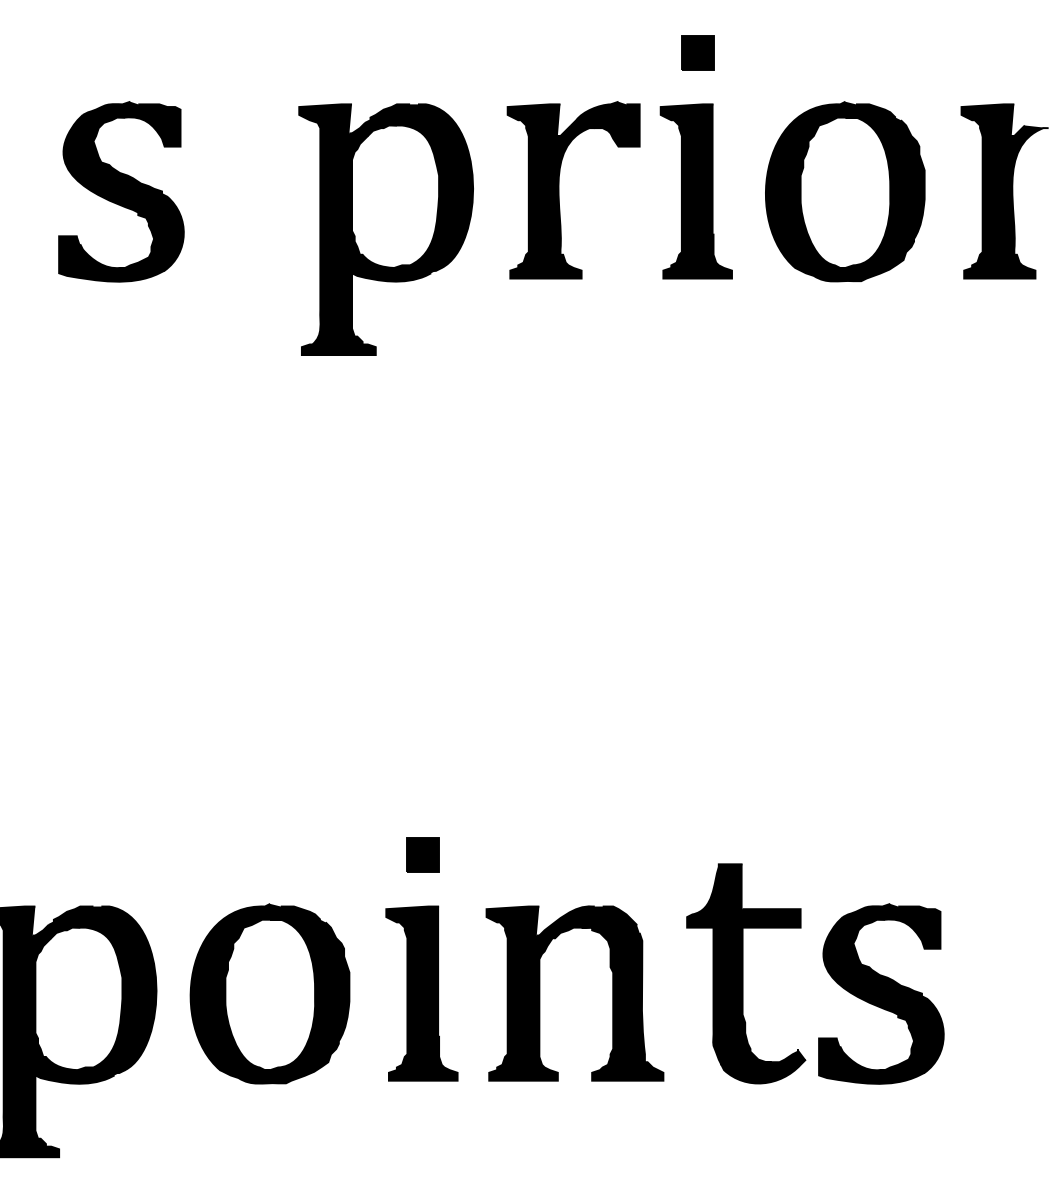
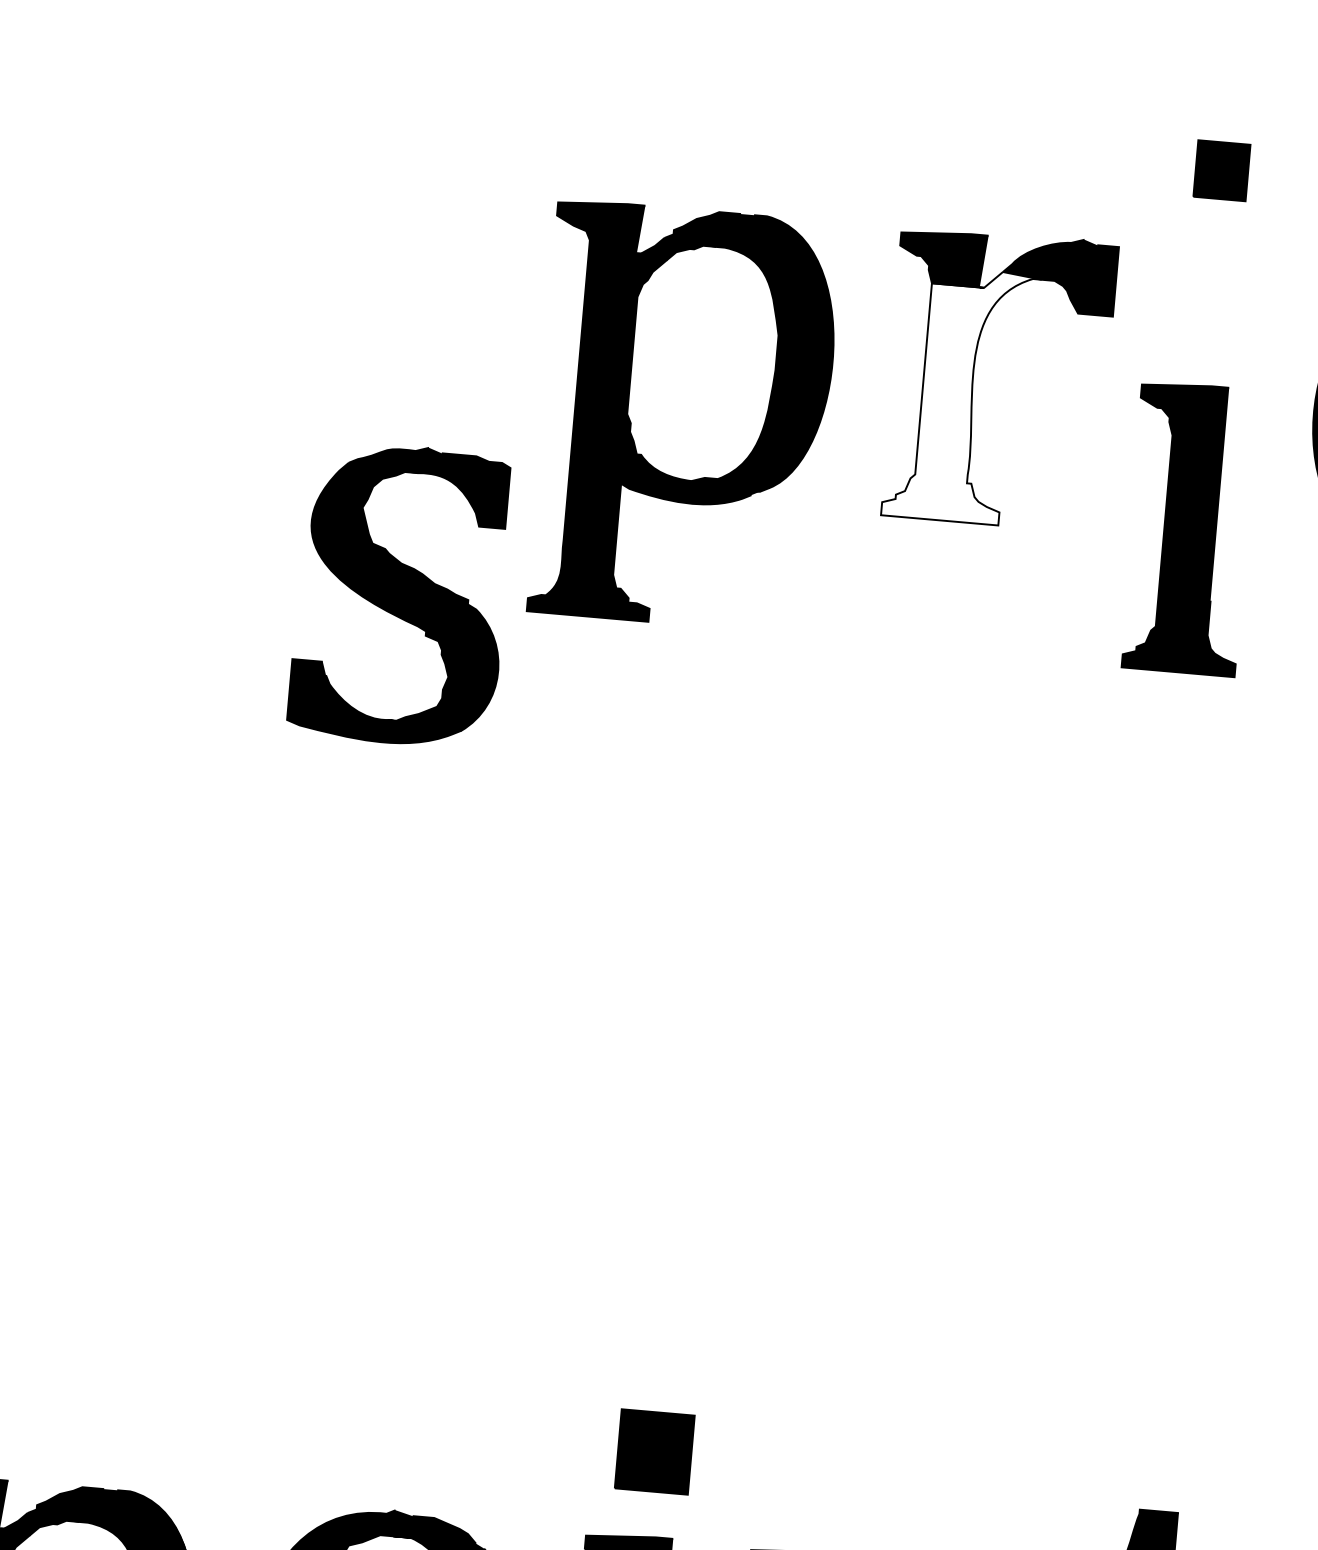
part: (121, 191) -> (401, 594), moved
part: (695, 191) -> (1187, 528), moved
fill: (552, 201) -> (961, 394), removed
part: (422, 854) -> (653, 1450), size x1.4

